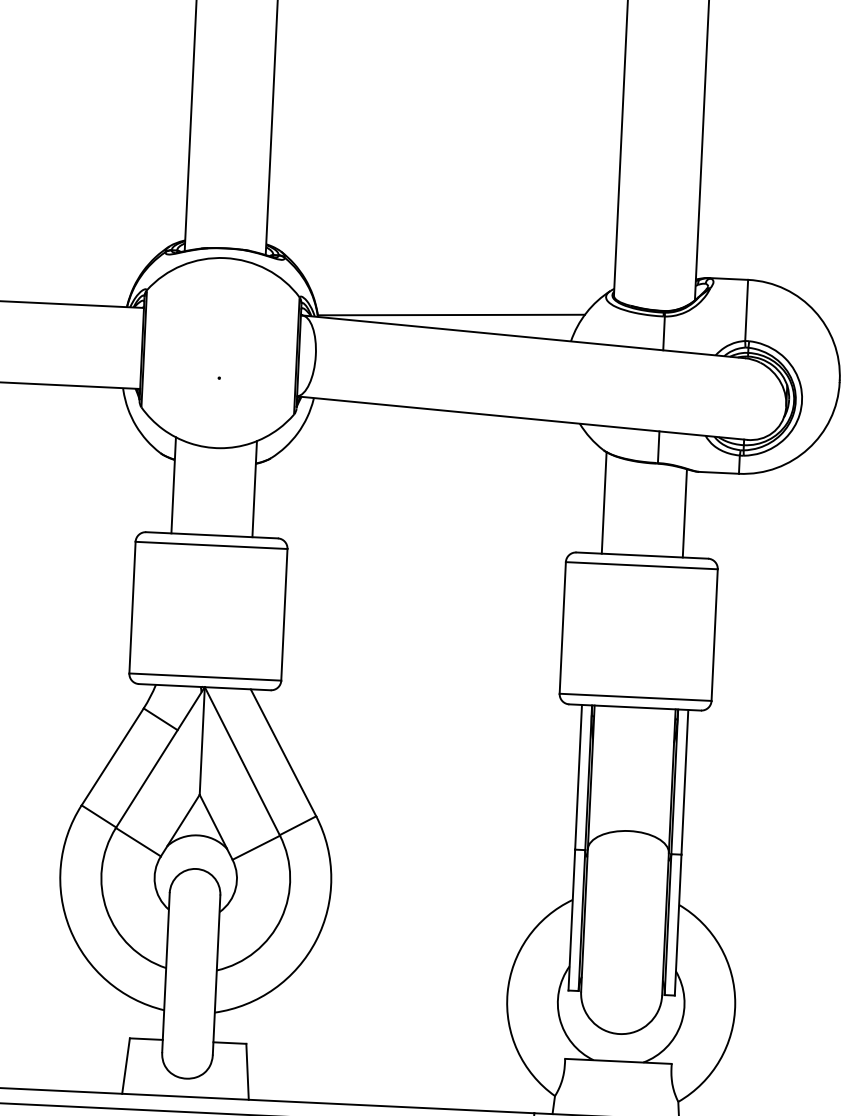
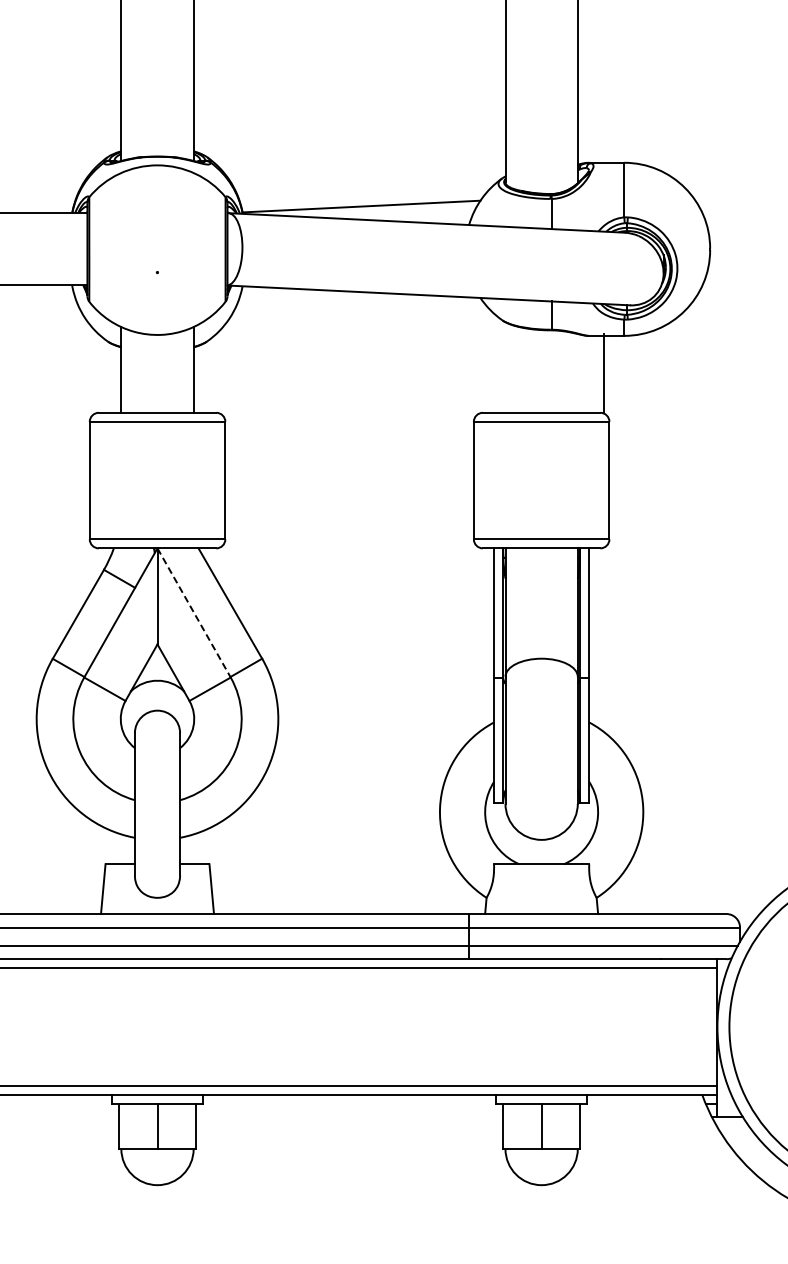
line: (604, 502) -> (505, 367), removed
line: (684, 513) -> (603, 373), moved
line: (242, 762) -> (194, 613), solid -> dashed

